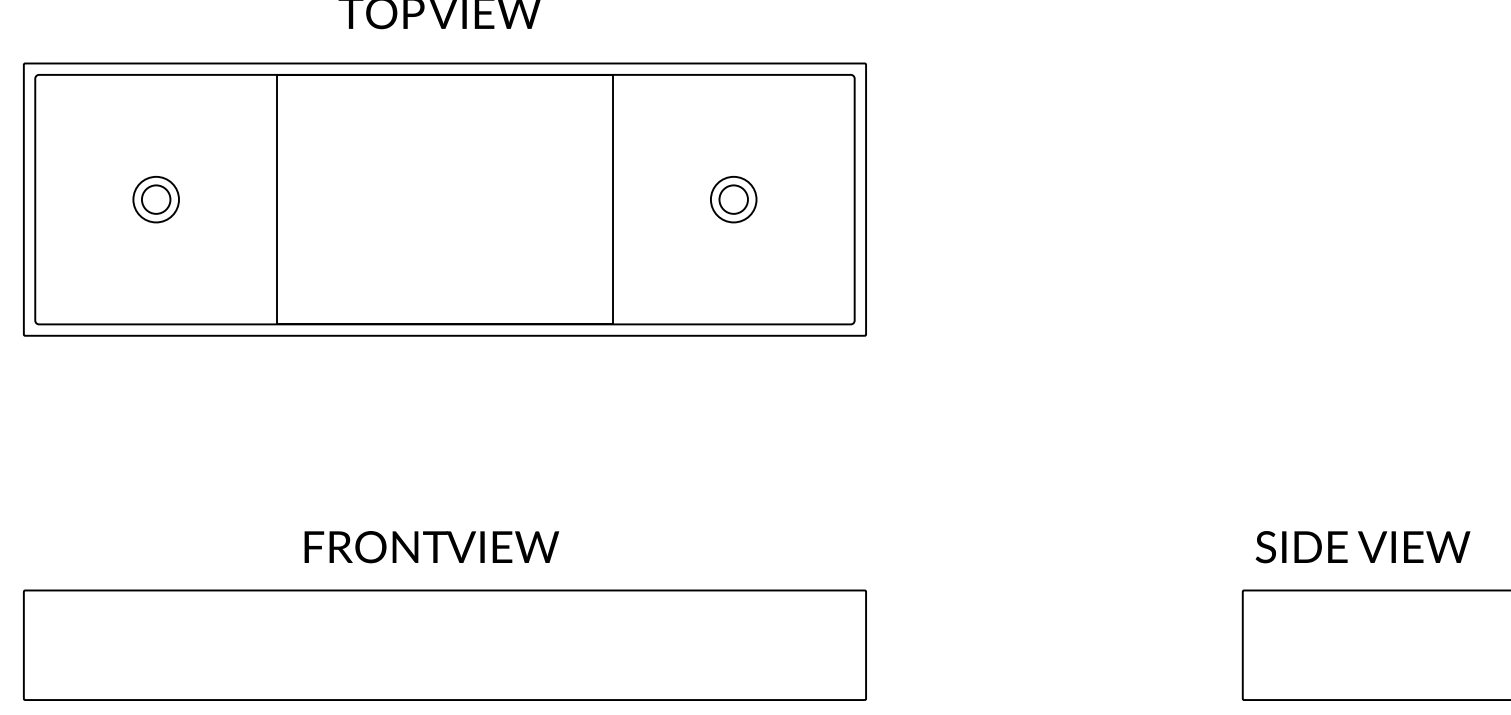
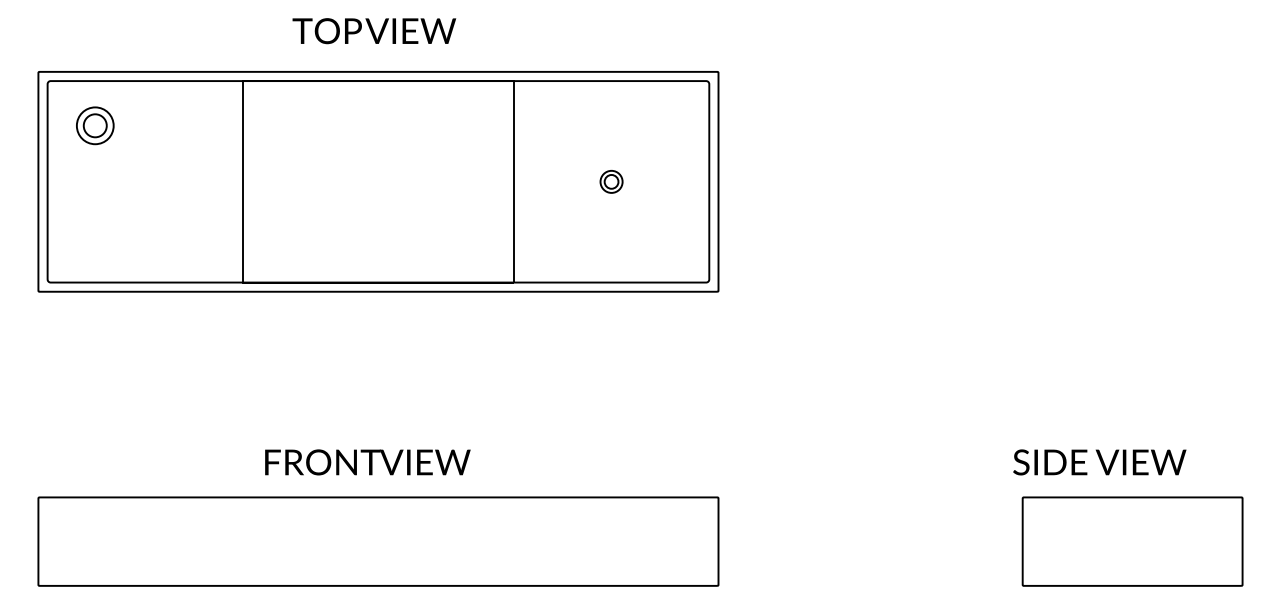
part: (156, 199) -> (95, 125), moved
part: (733, 199) -> (611, 181), size x0.6
text: (1362, 547) -> (1099, 462), moved

